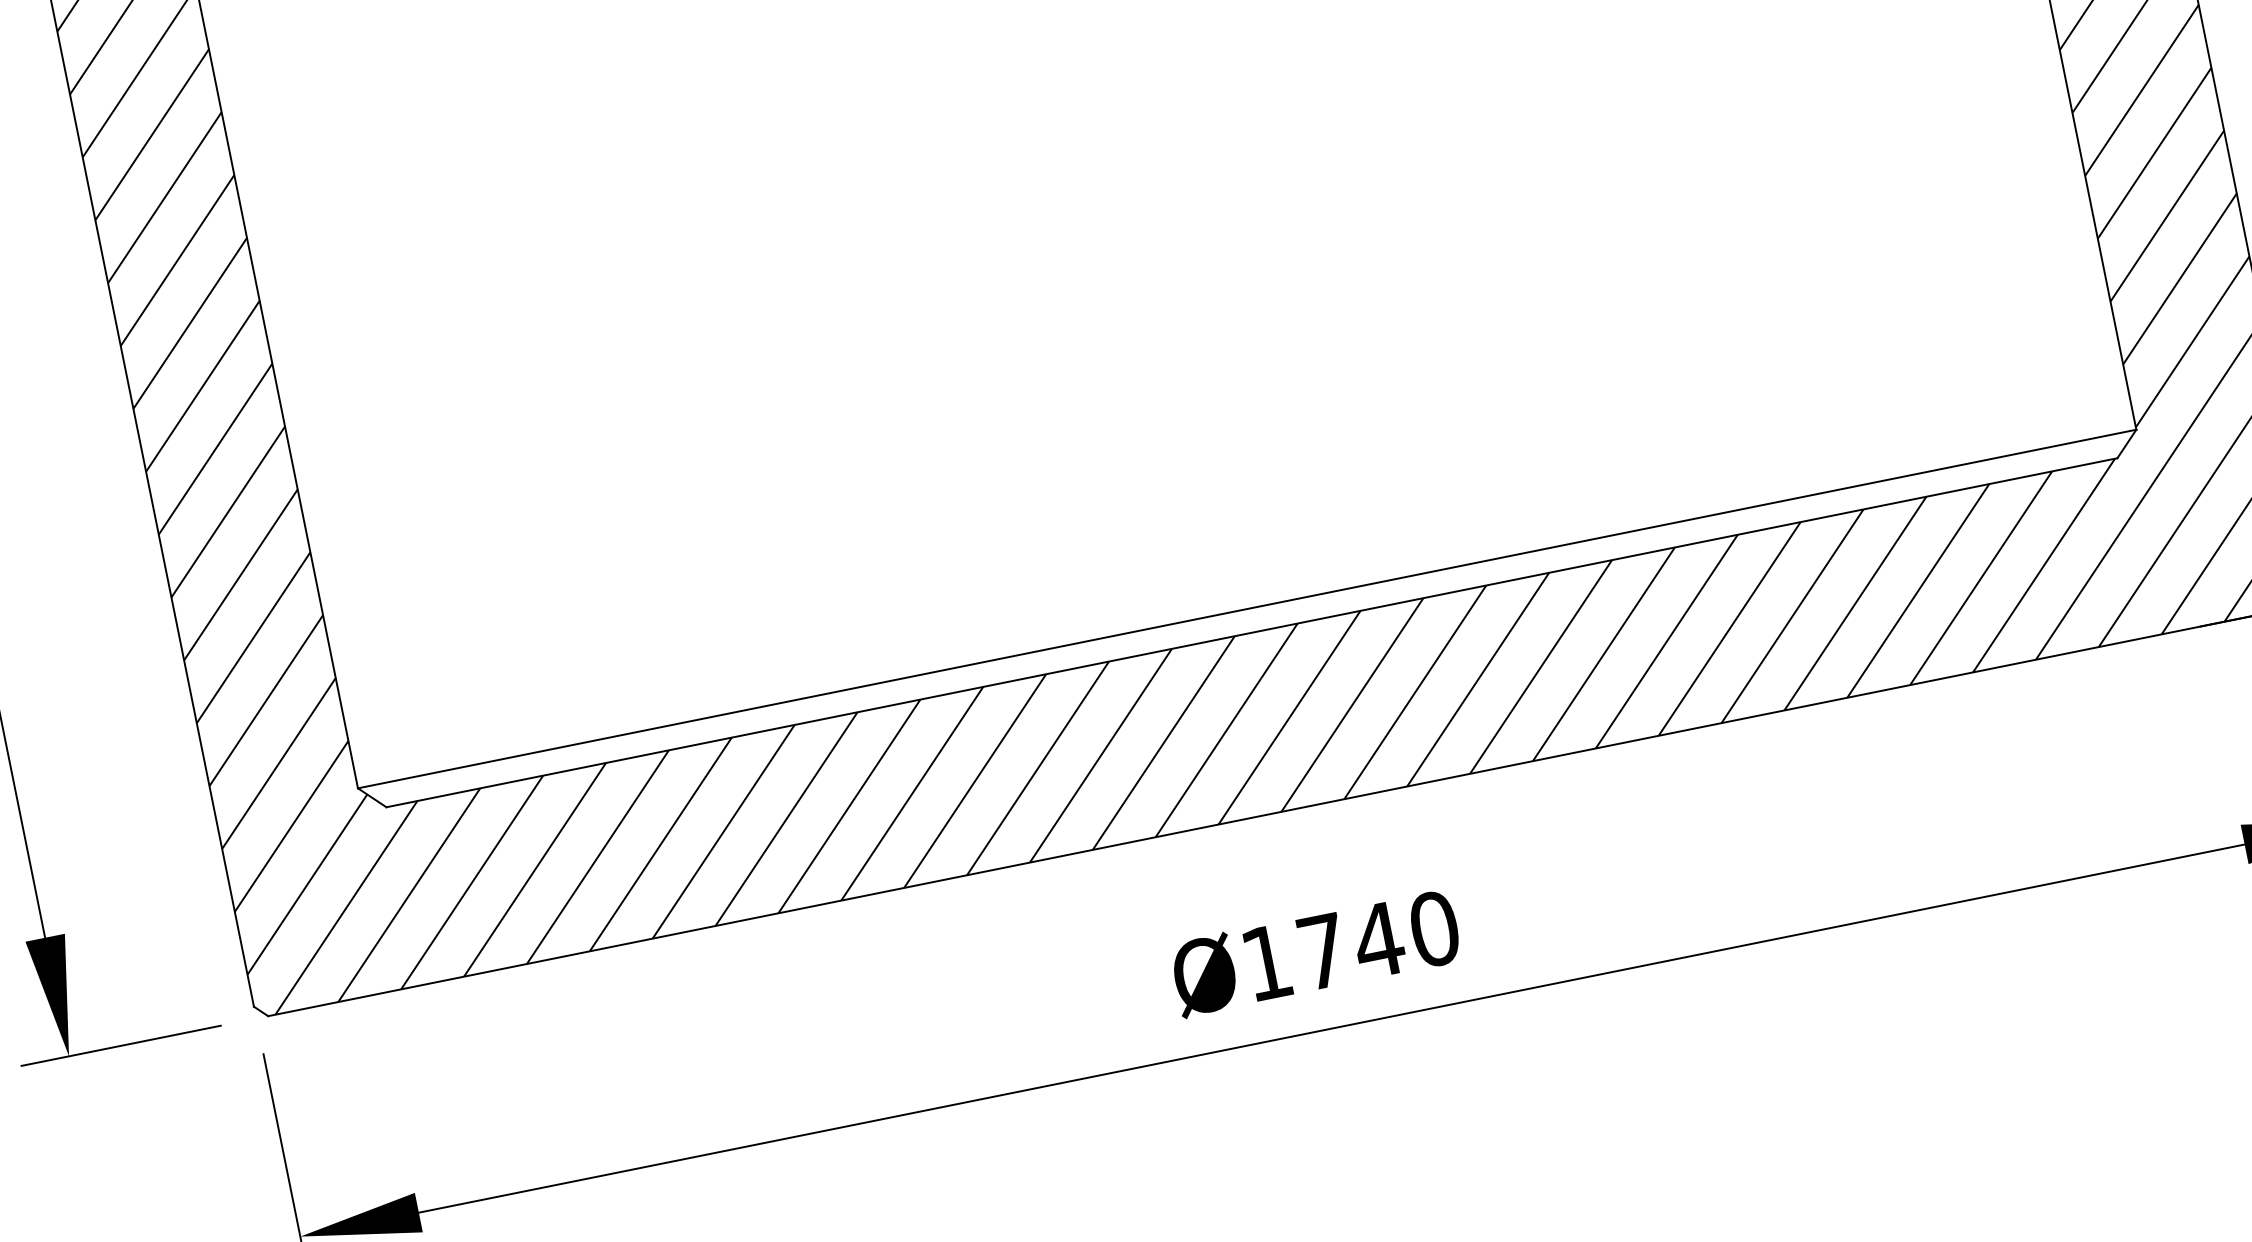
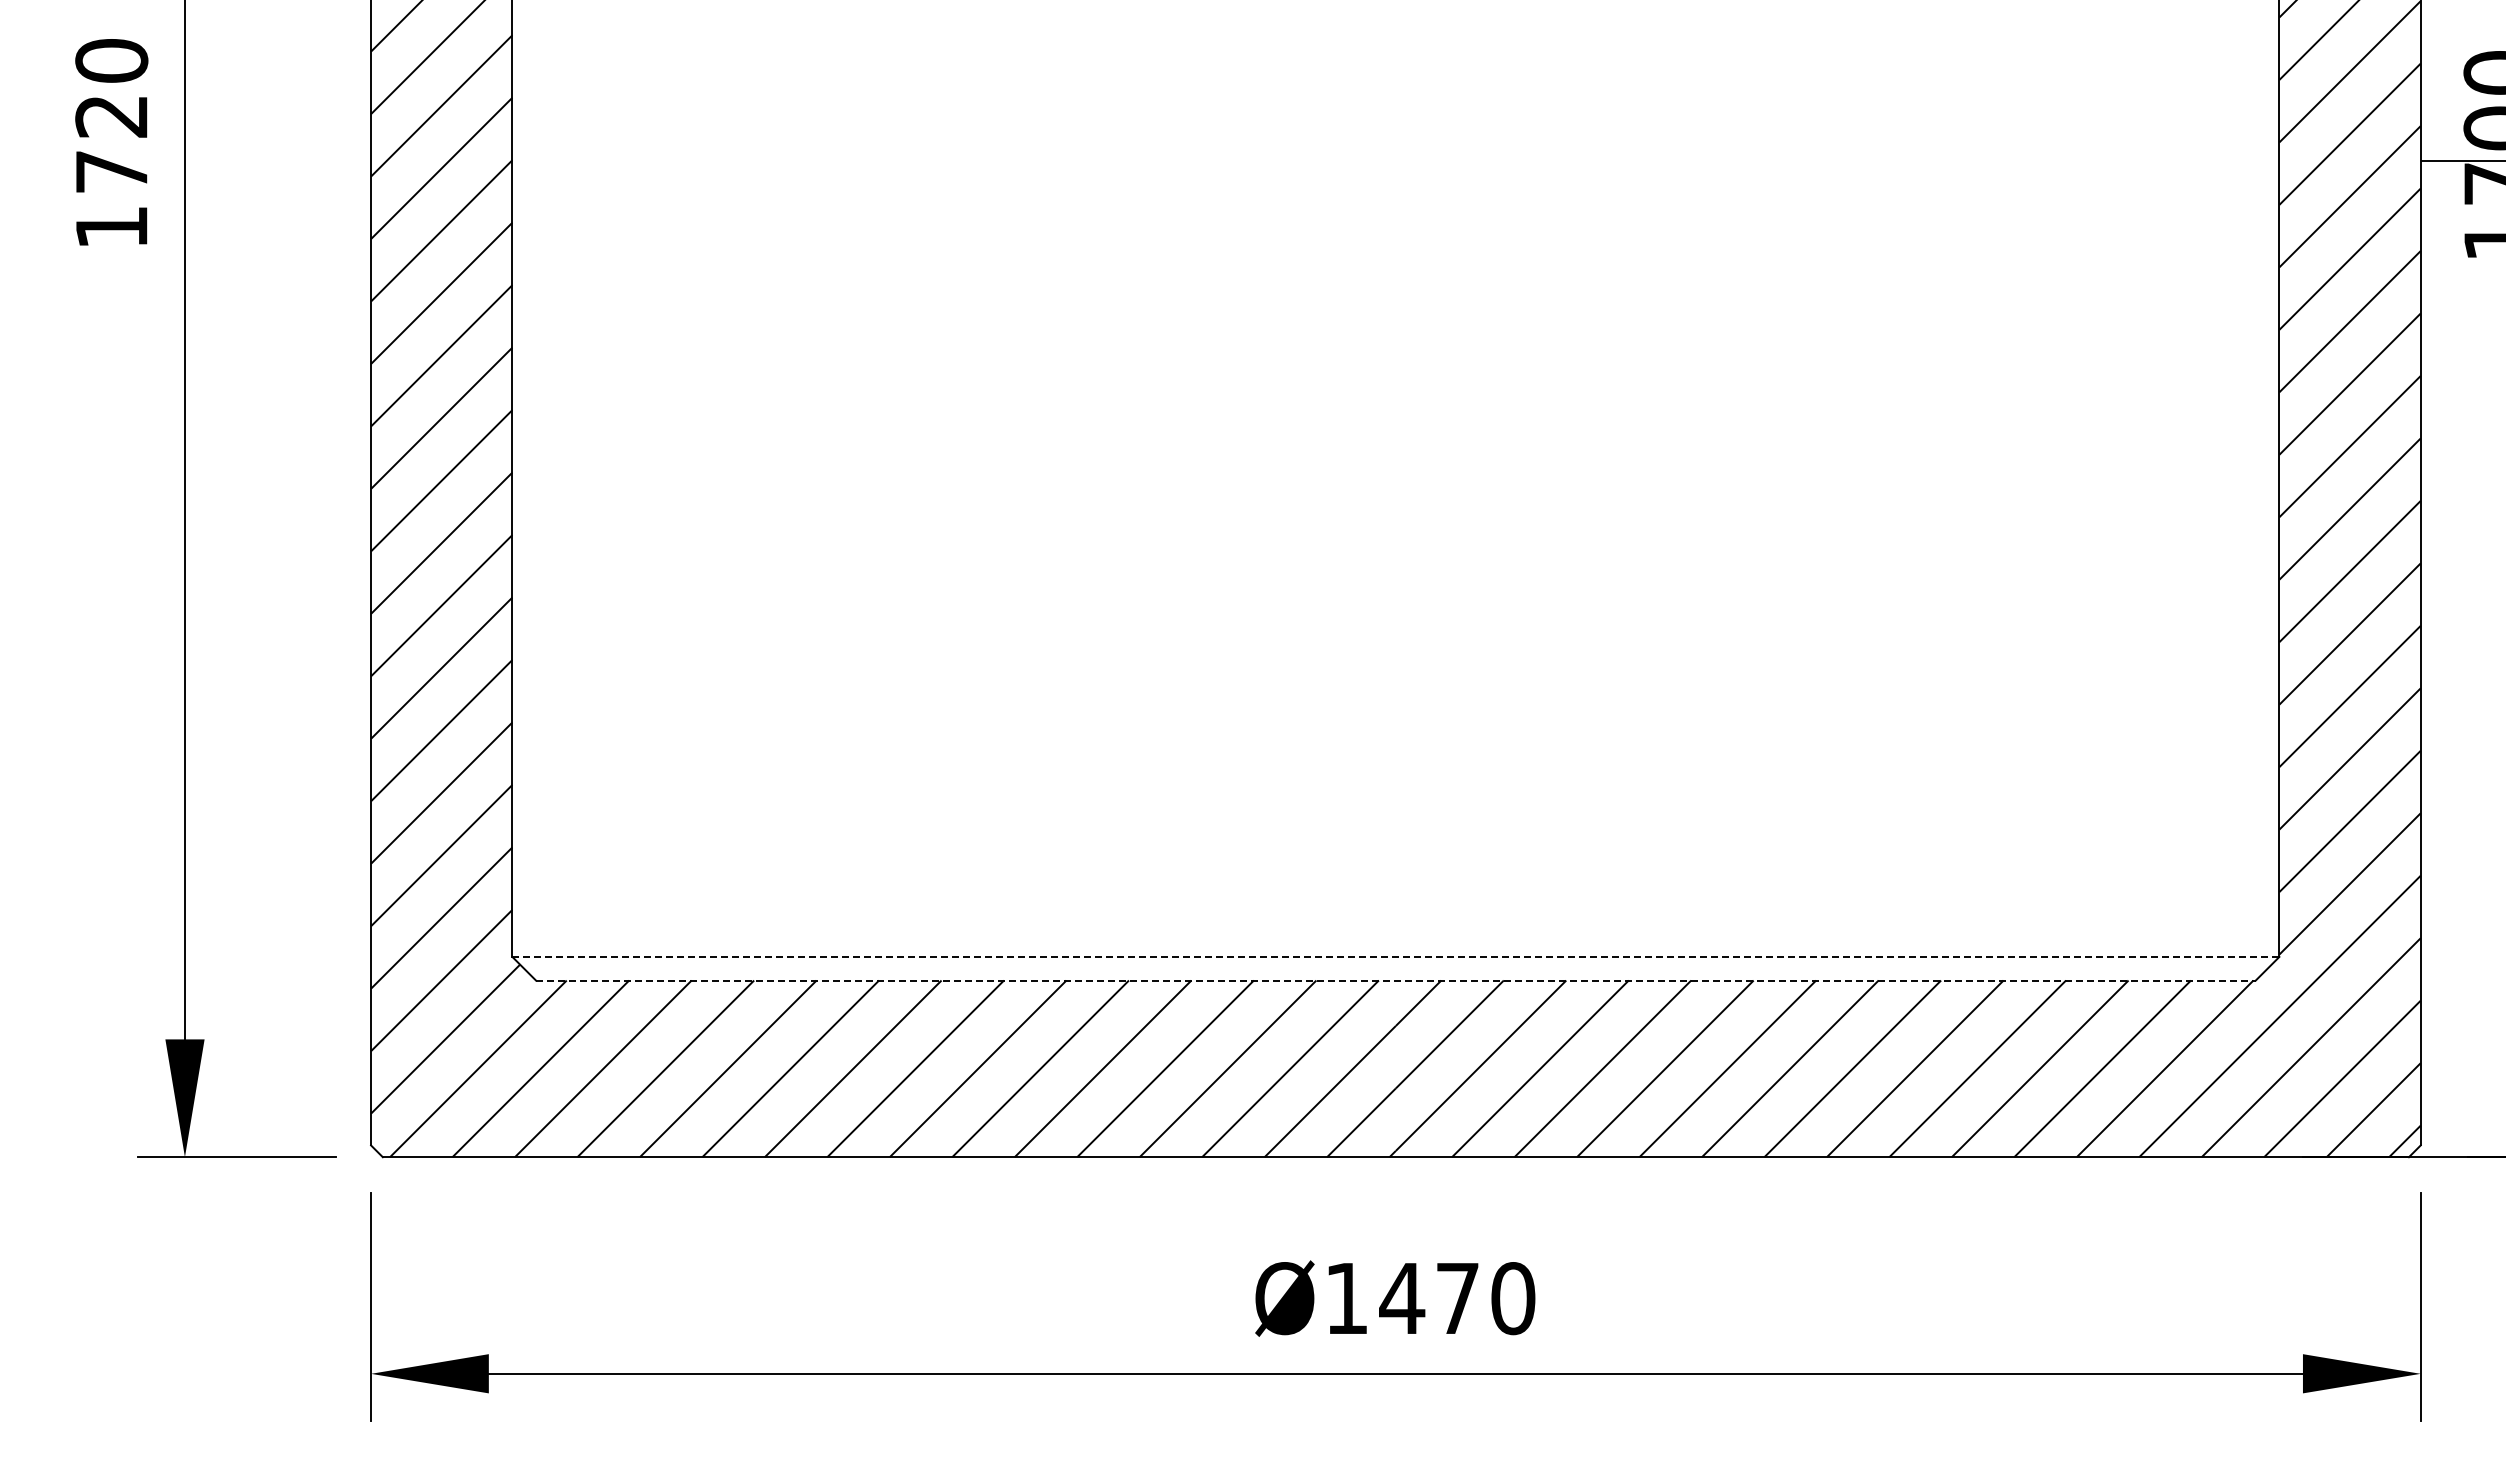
line: (1247, 608) -> (1396, 956), solid -> dashed
line: (1251, 632) -> (1395, 980), solid -> dashed
text: (1350, 945) -> (1429, 1298), Ø1740 -> Ø1470

